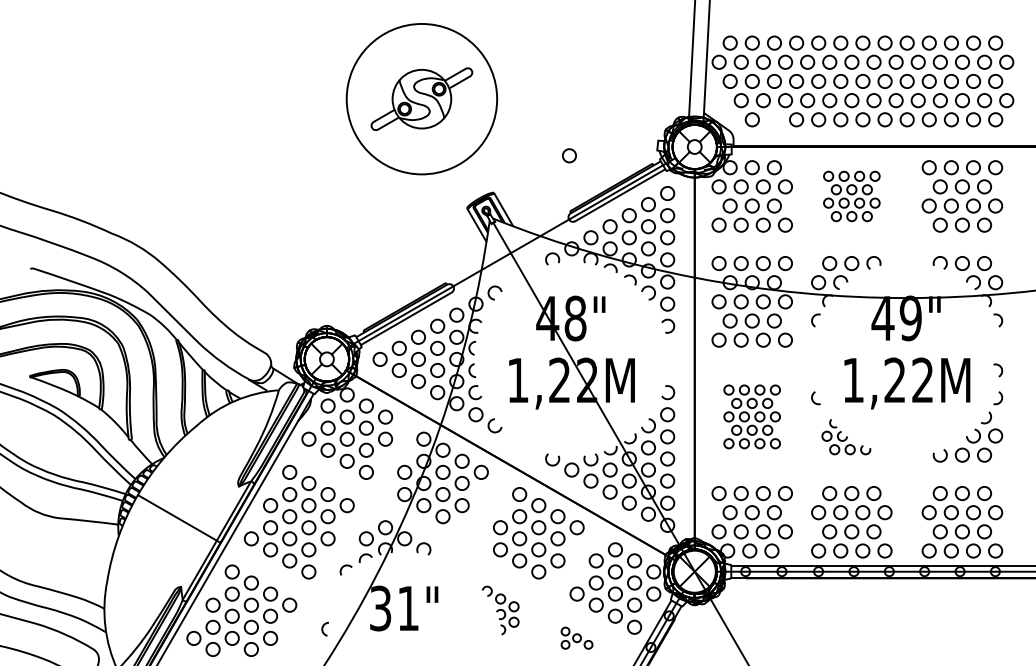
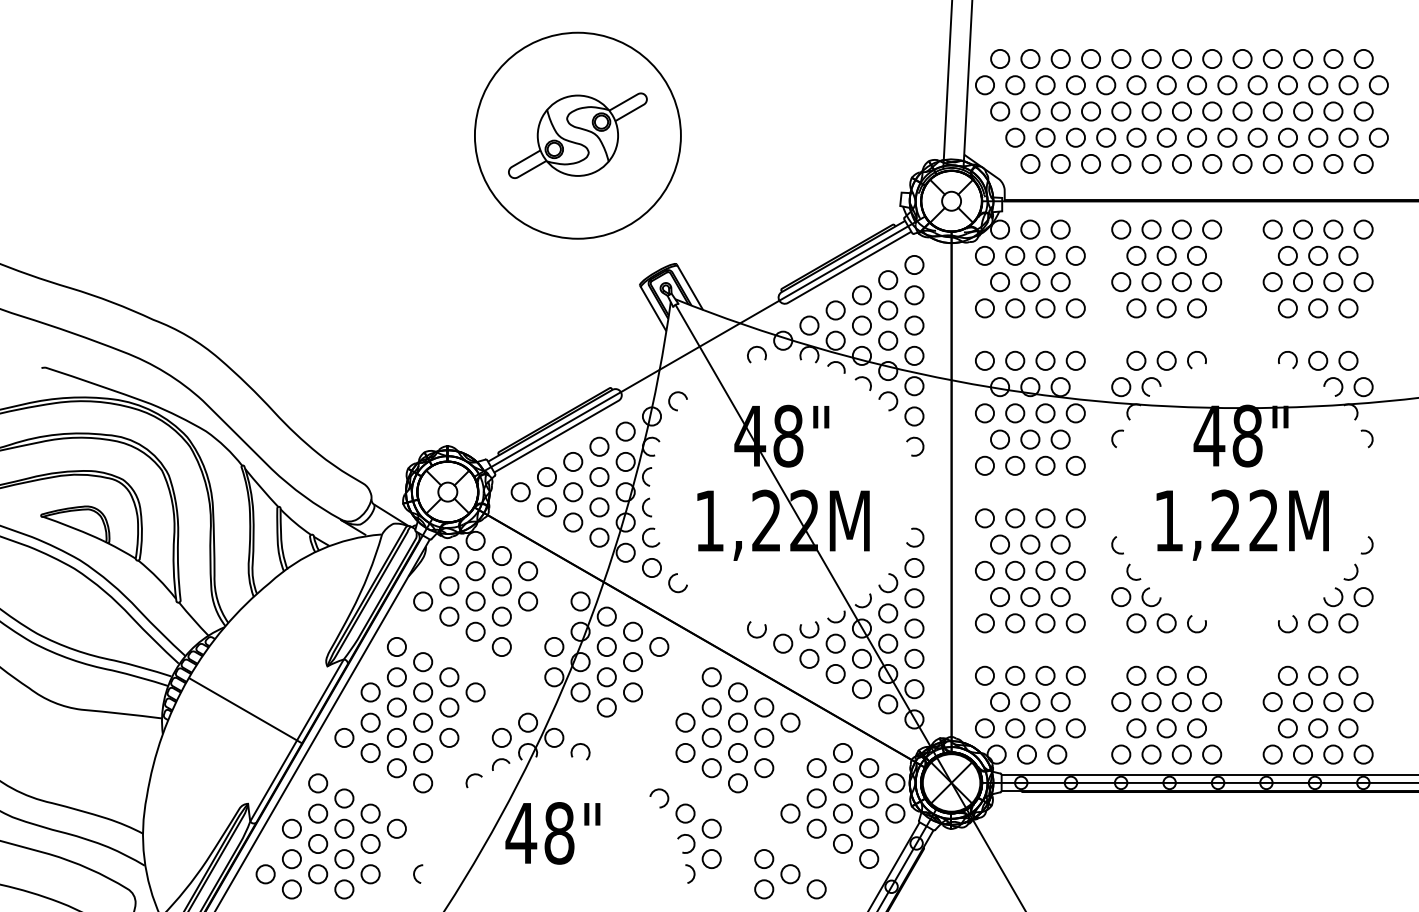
circle: (569, 155) -> (1060, 163), moved
part: (851, 196) -> (1166, 269), size x1.43
text: (910, 318) -> (1247, 436), 49" -> 48"
arc: (1000, 368) -> (1370, 504), removed
part: (751, 416) -> (1029, 570), size x1.43
part: (846, 436) -> (1159, 597), size x1.43
text: (394, 608) -> (540, 833), 31" -> 48"
part: (500, 610) -> (685, 836), size x1.43
arc: (323, 628) -> (415, 873), moved
part: (576, 637) -> (789, 873), size x1.67

